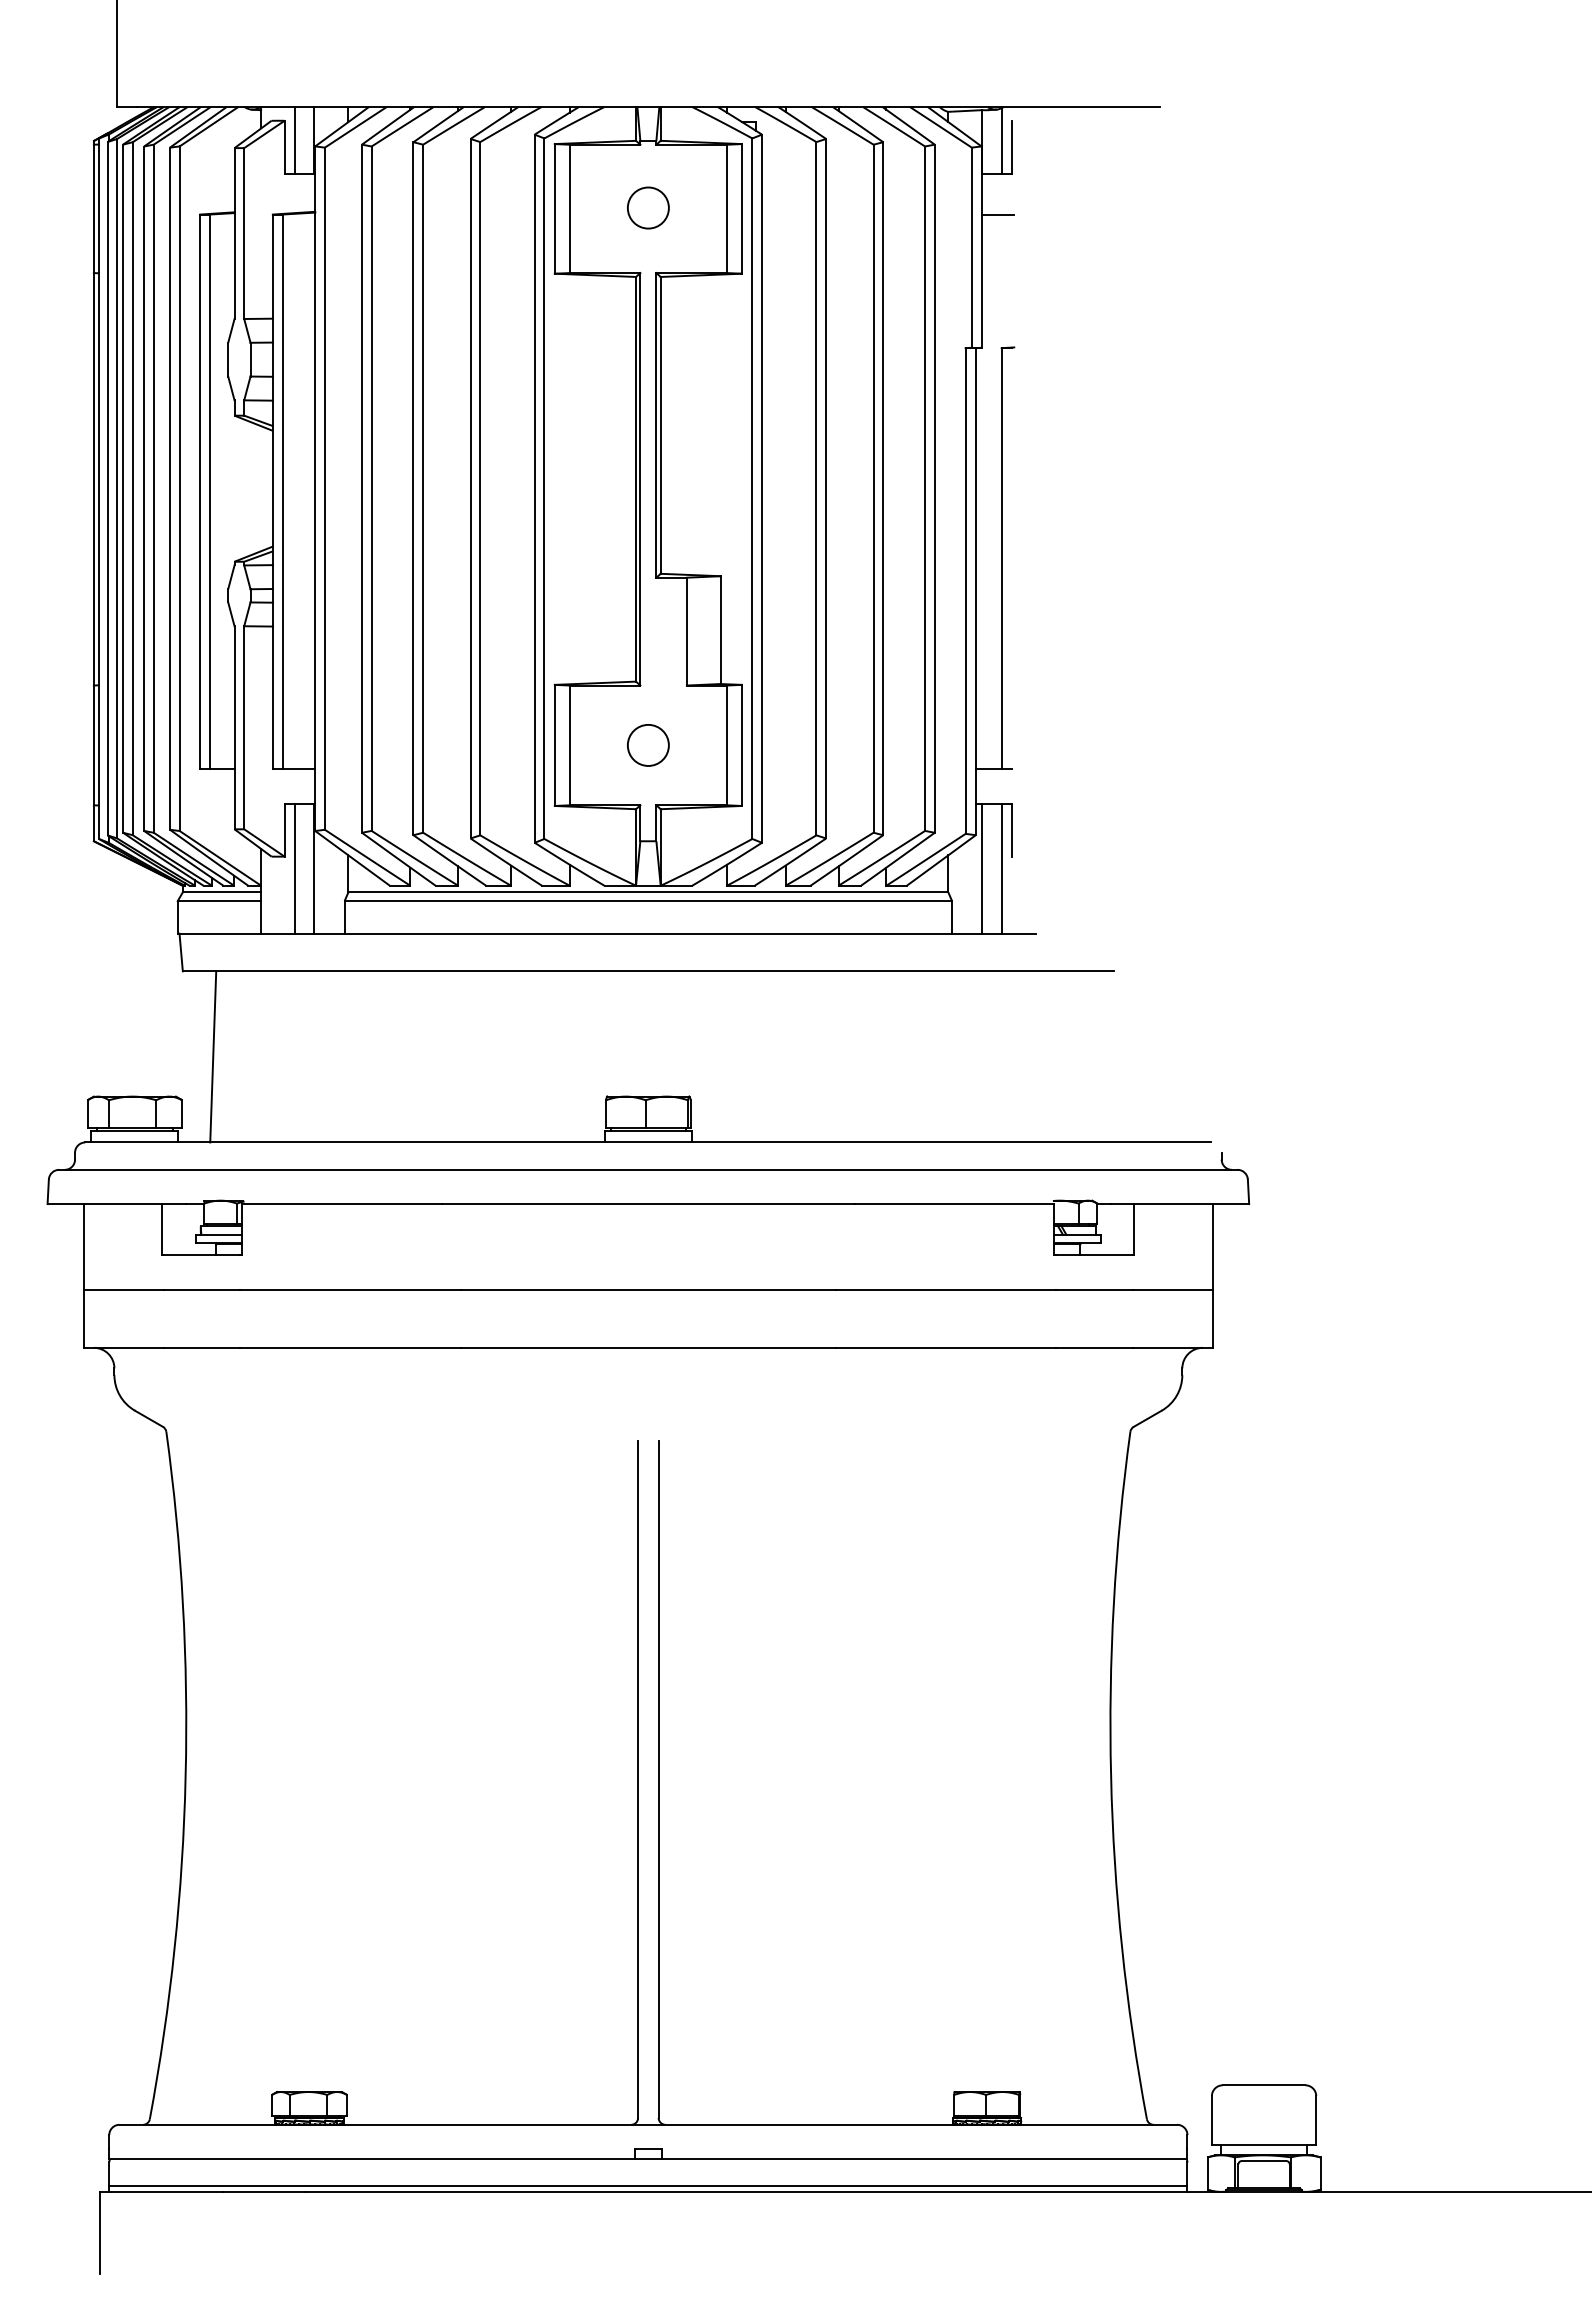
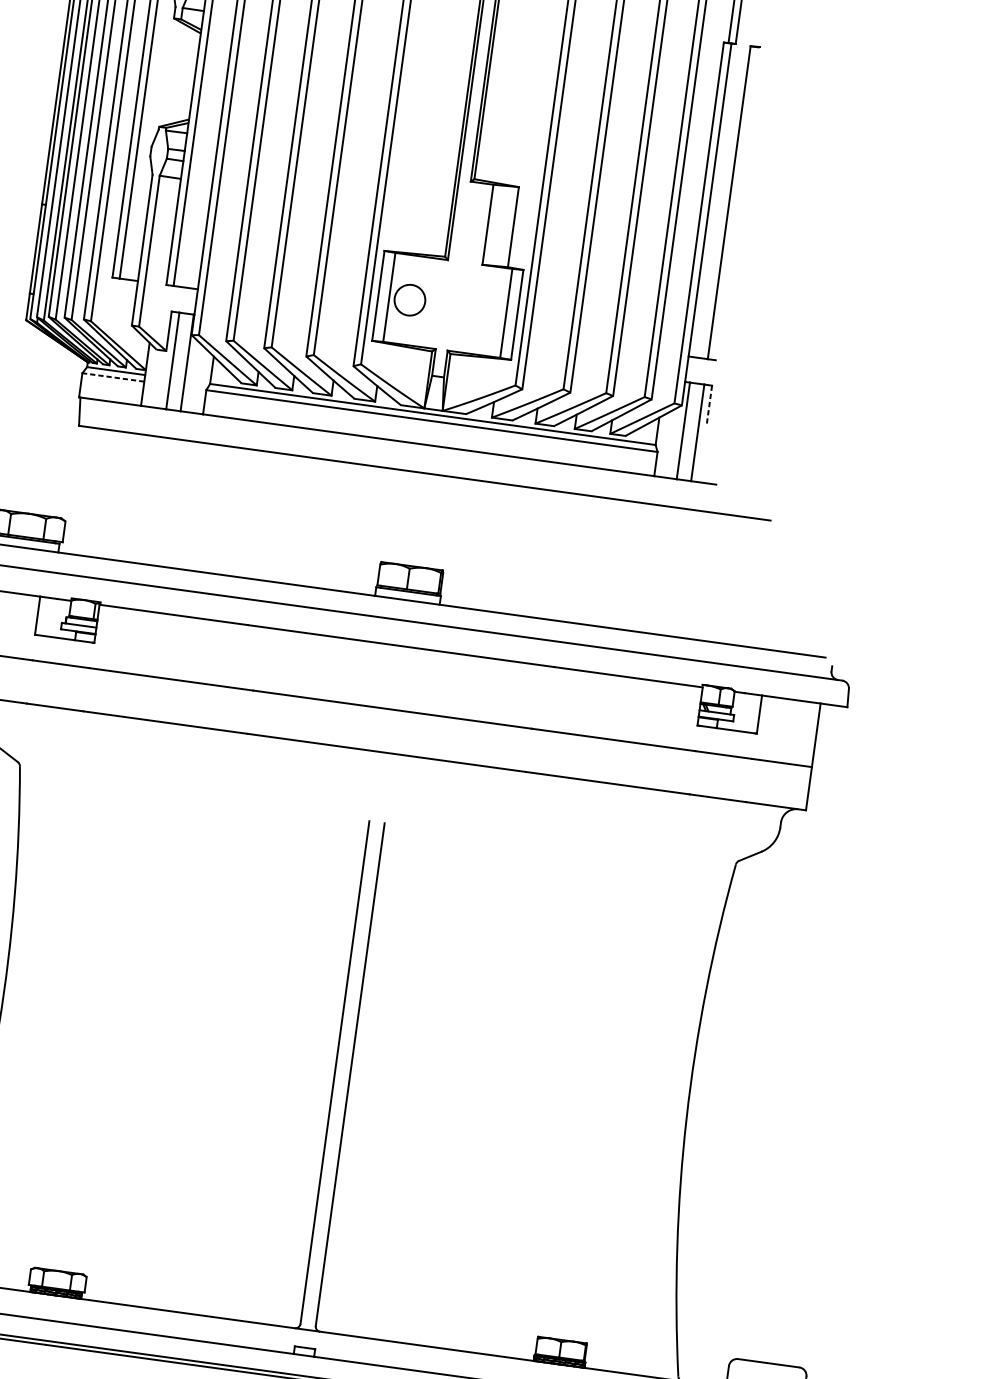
circle: (648, 745) -> (410, 300), moved
line: (1012, 830) -> (709, 405), solid -> dashed
line: (219, 901) -> (113, 377), solid -> dashed
line: (213, 1056) -> (93, 492), removed

